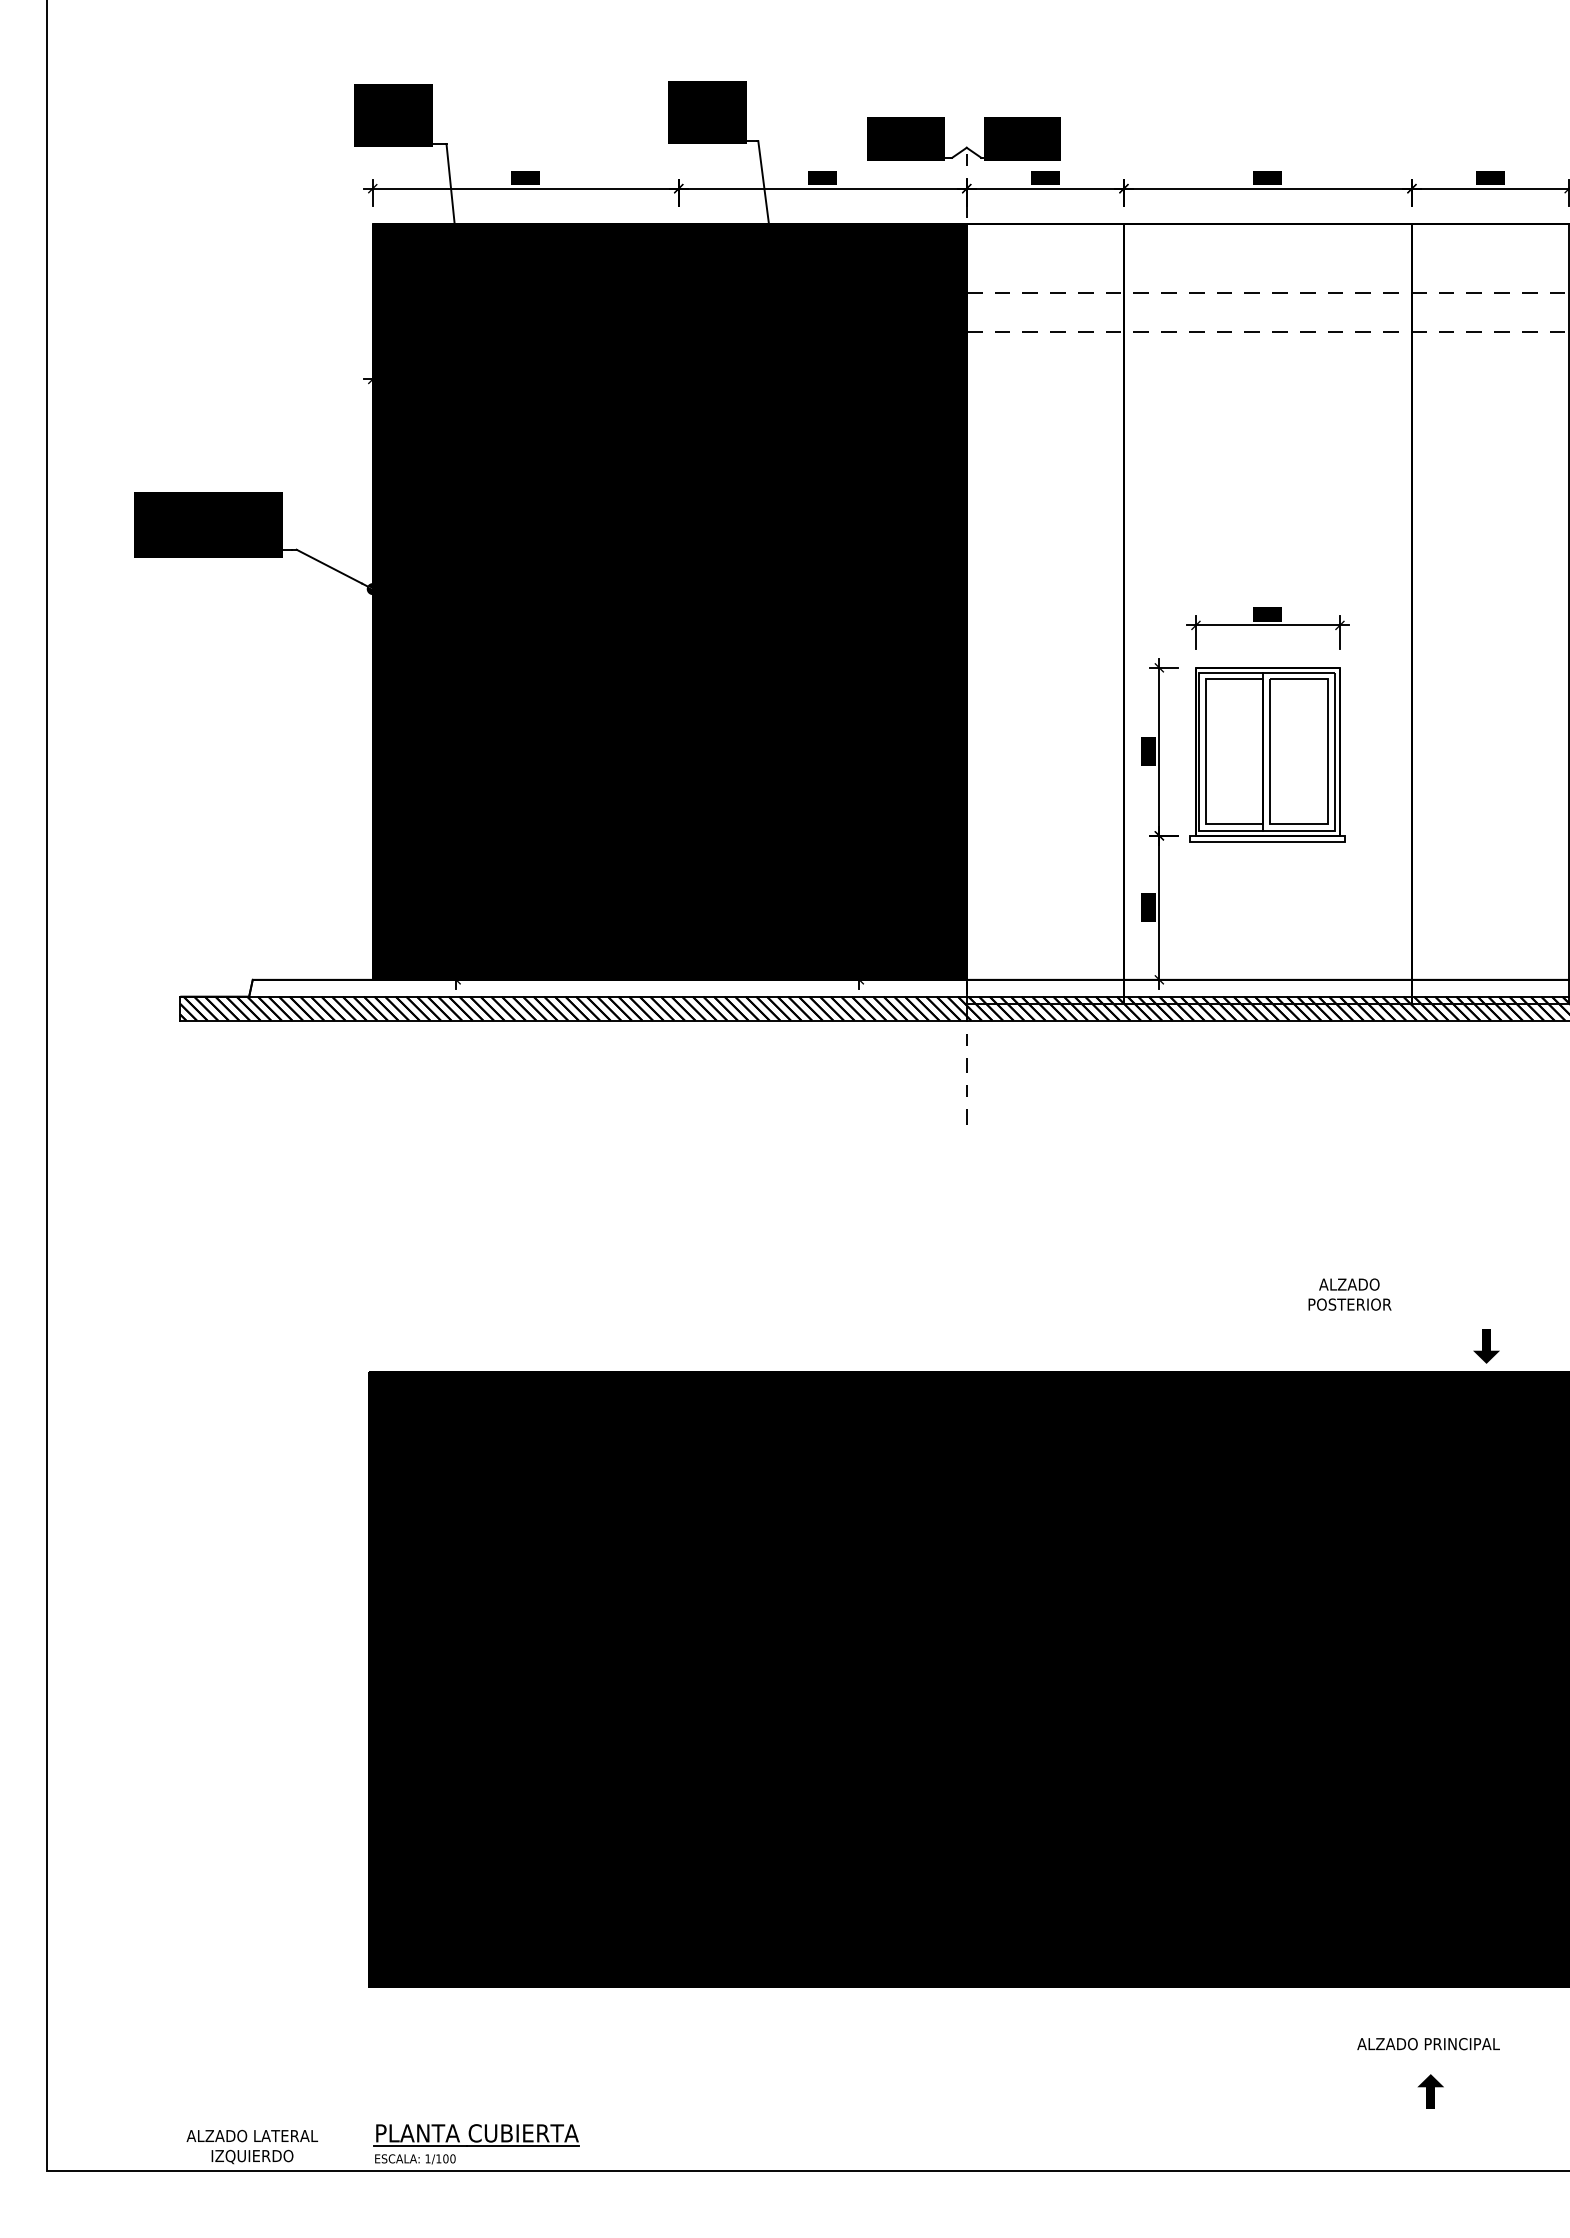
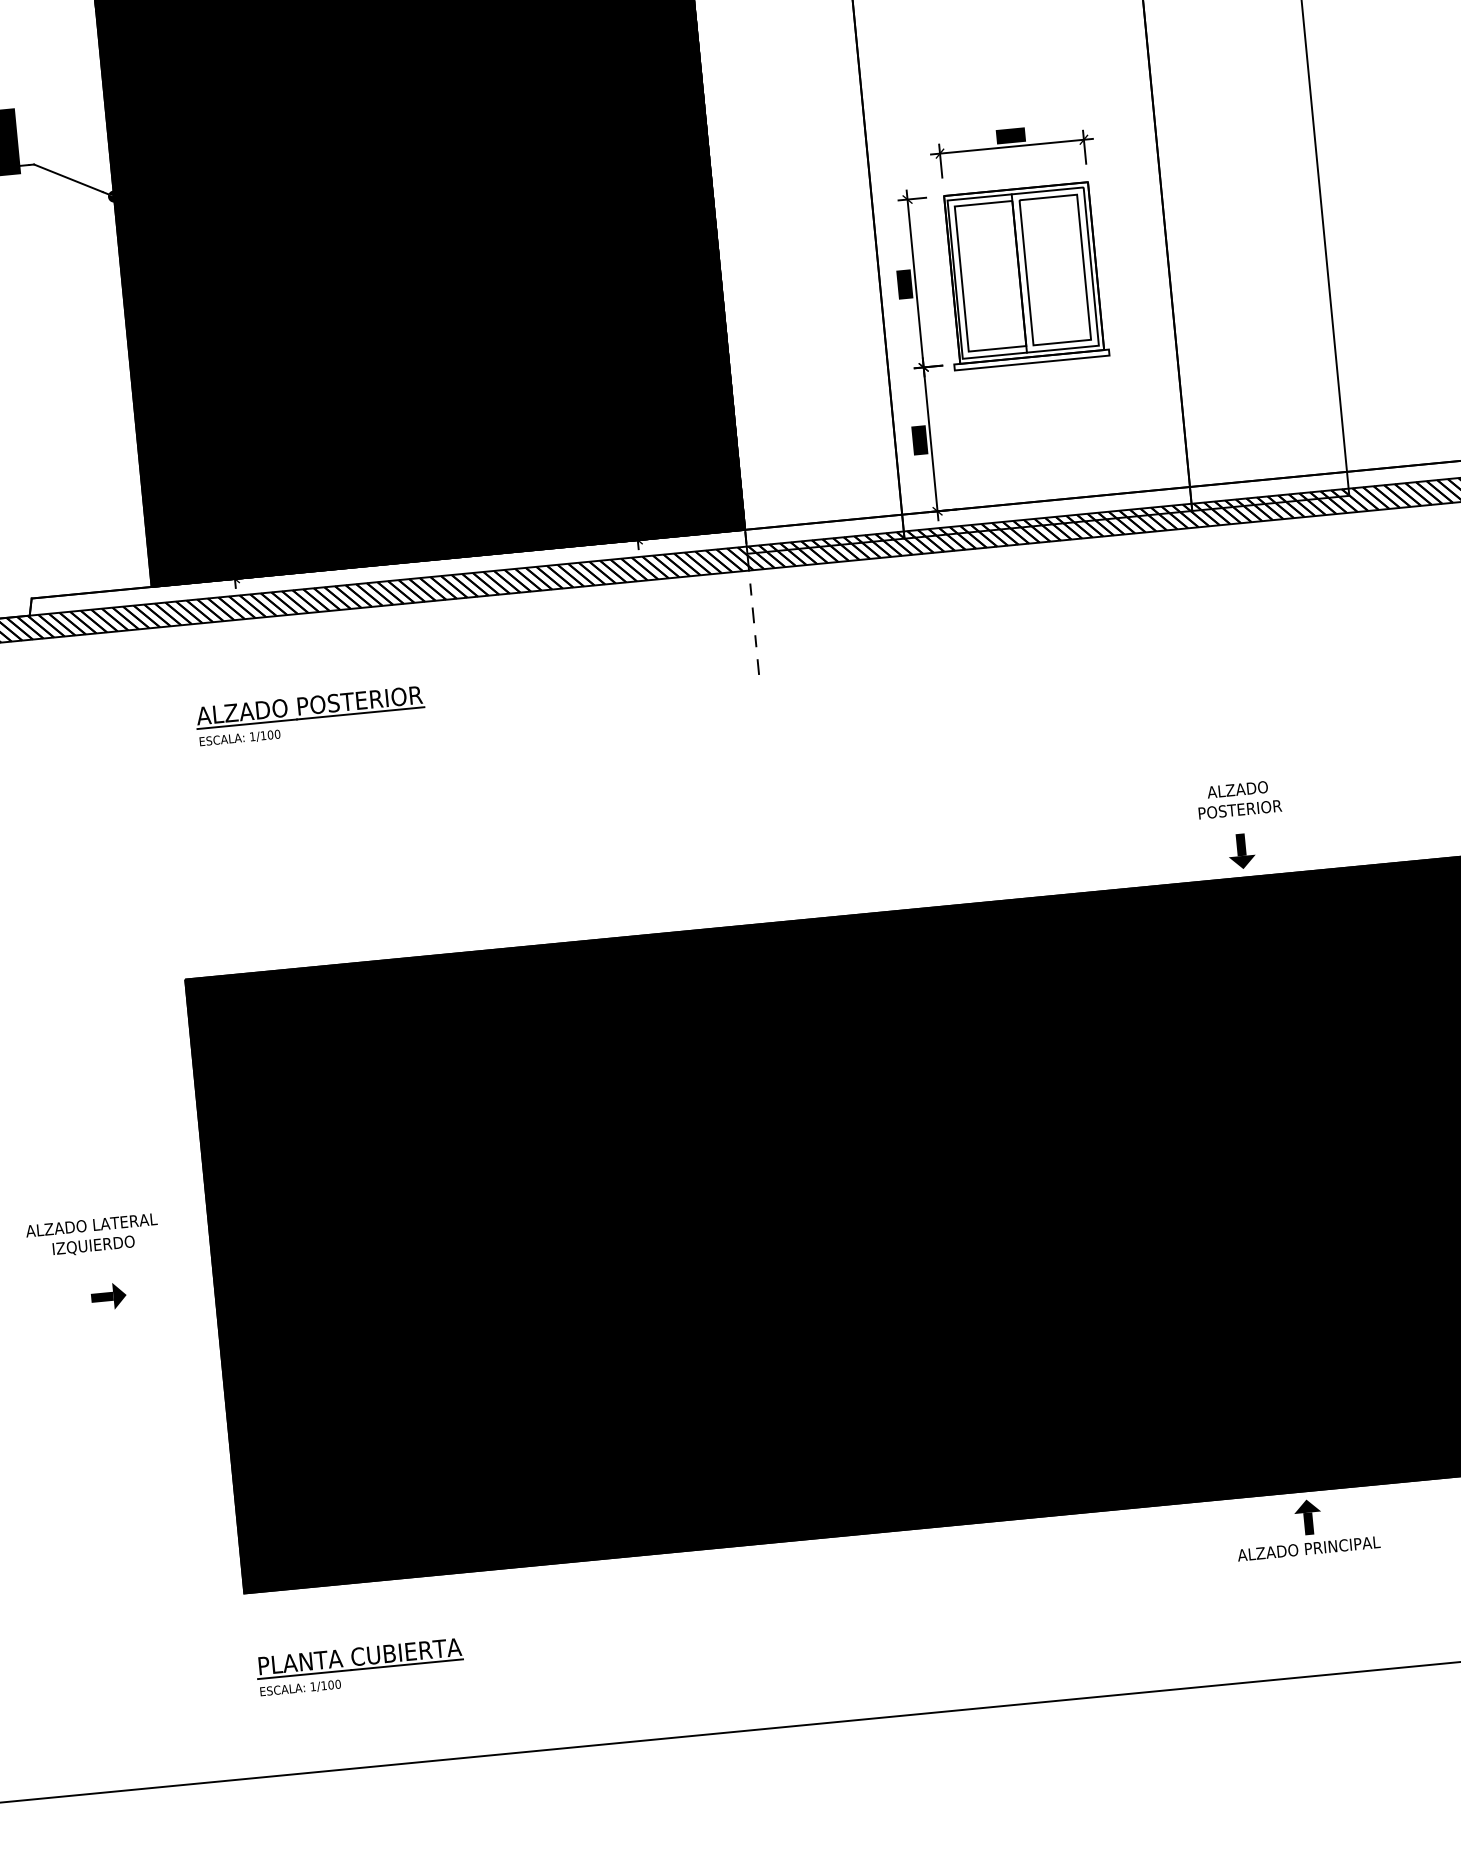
part: (518, 1123) -> (311, 716), added
text: (1349, 1294) -> (1238, 799), moved
part: (1486, 1346) -> (1241, 851), moved
part: (262, 1679) -> (108, 1296), added
part: (1430, 2091) -> (1307, 1517), moved
part: (476, 2144) -> (360, 1667), moved
text: (252, 2146) -> (92, 1235), moved

